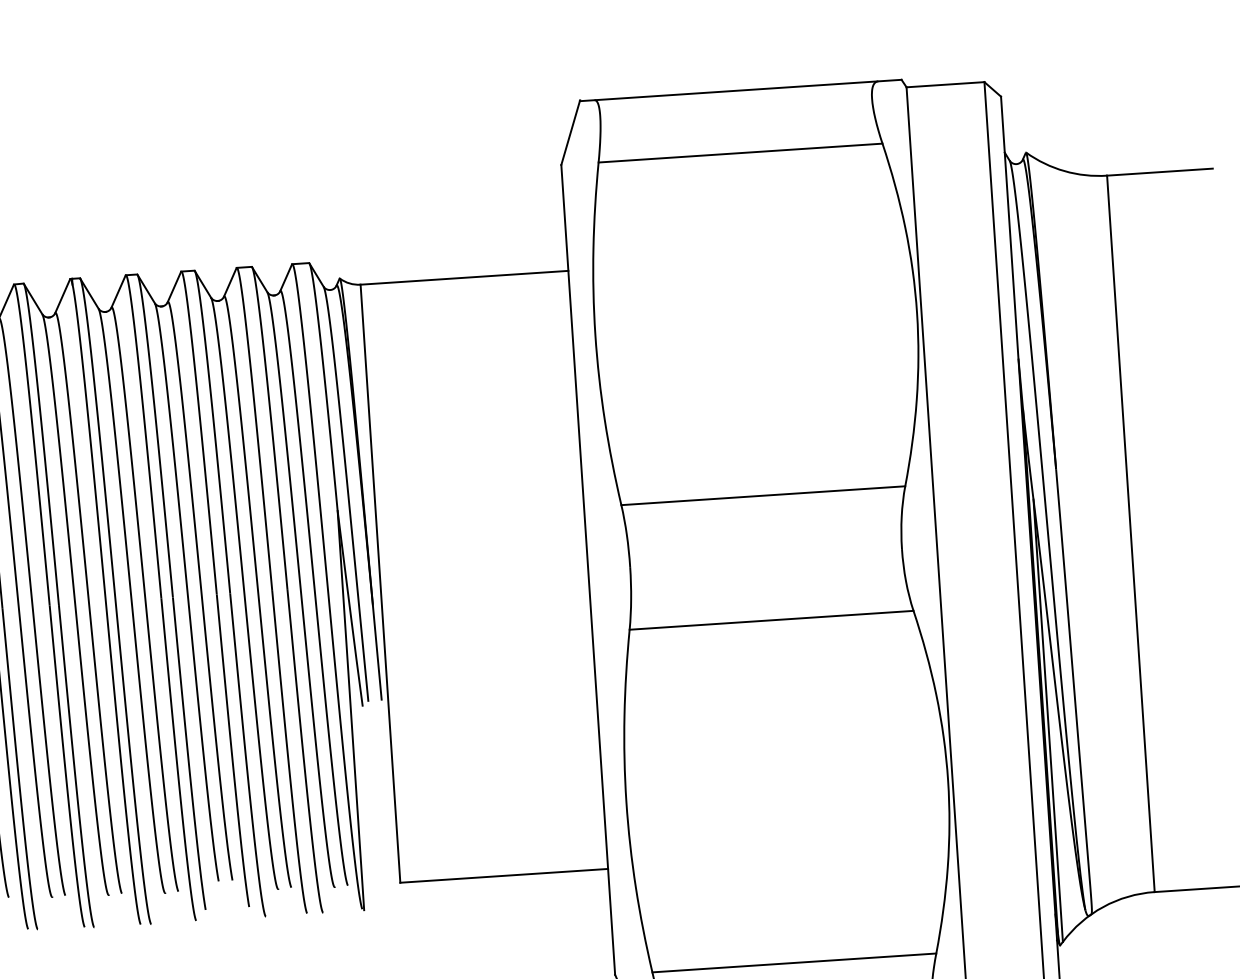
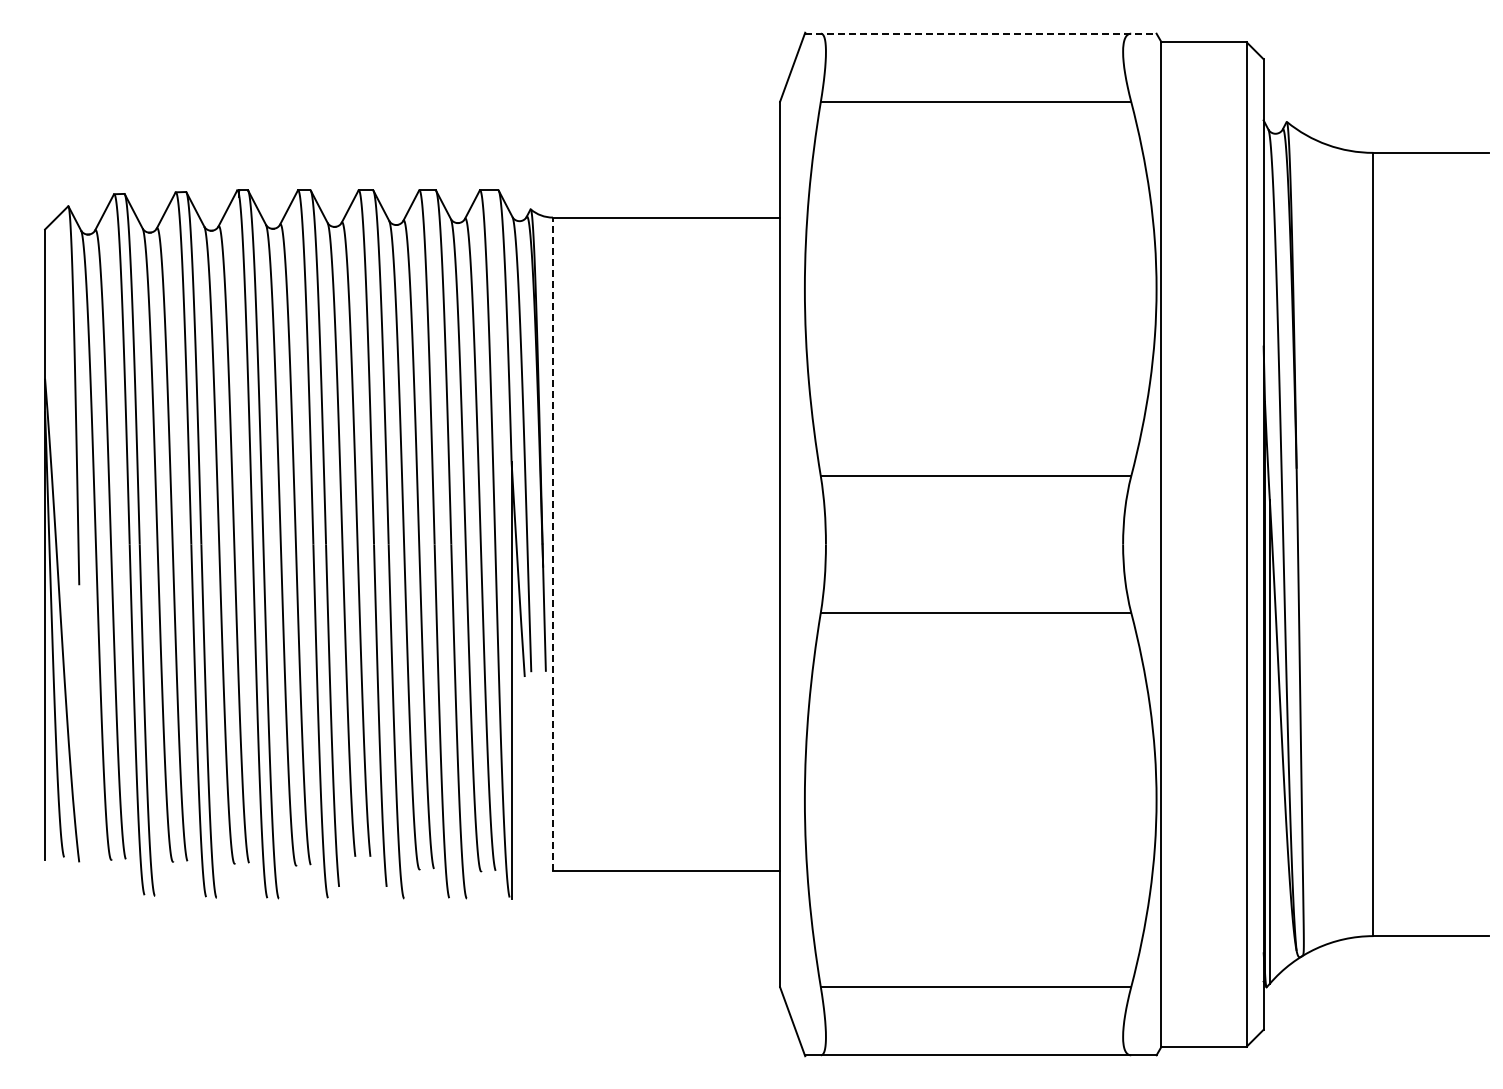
line: (740, 90) -> (980, 33), solid -> dashed
line: (380, 583) -> (552, 544), solid -> dashed

